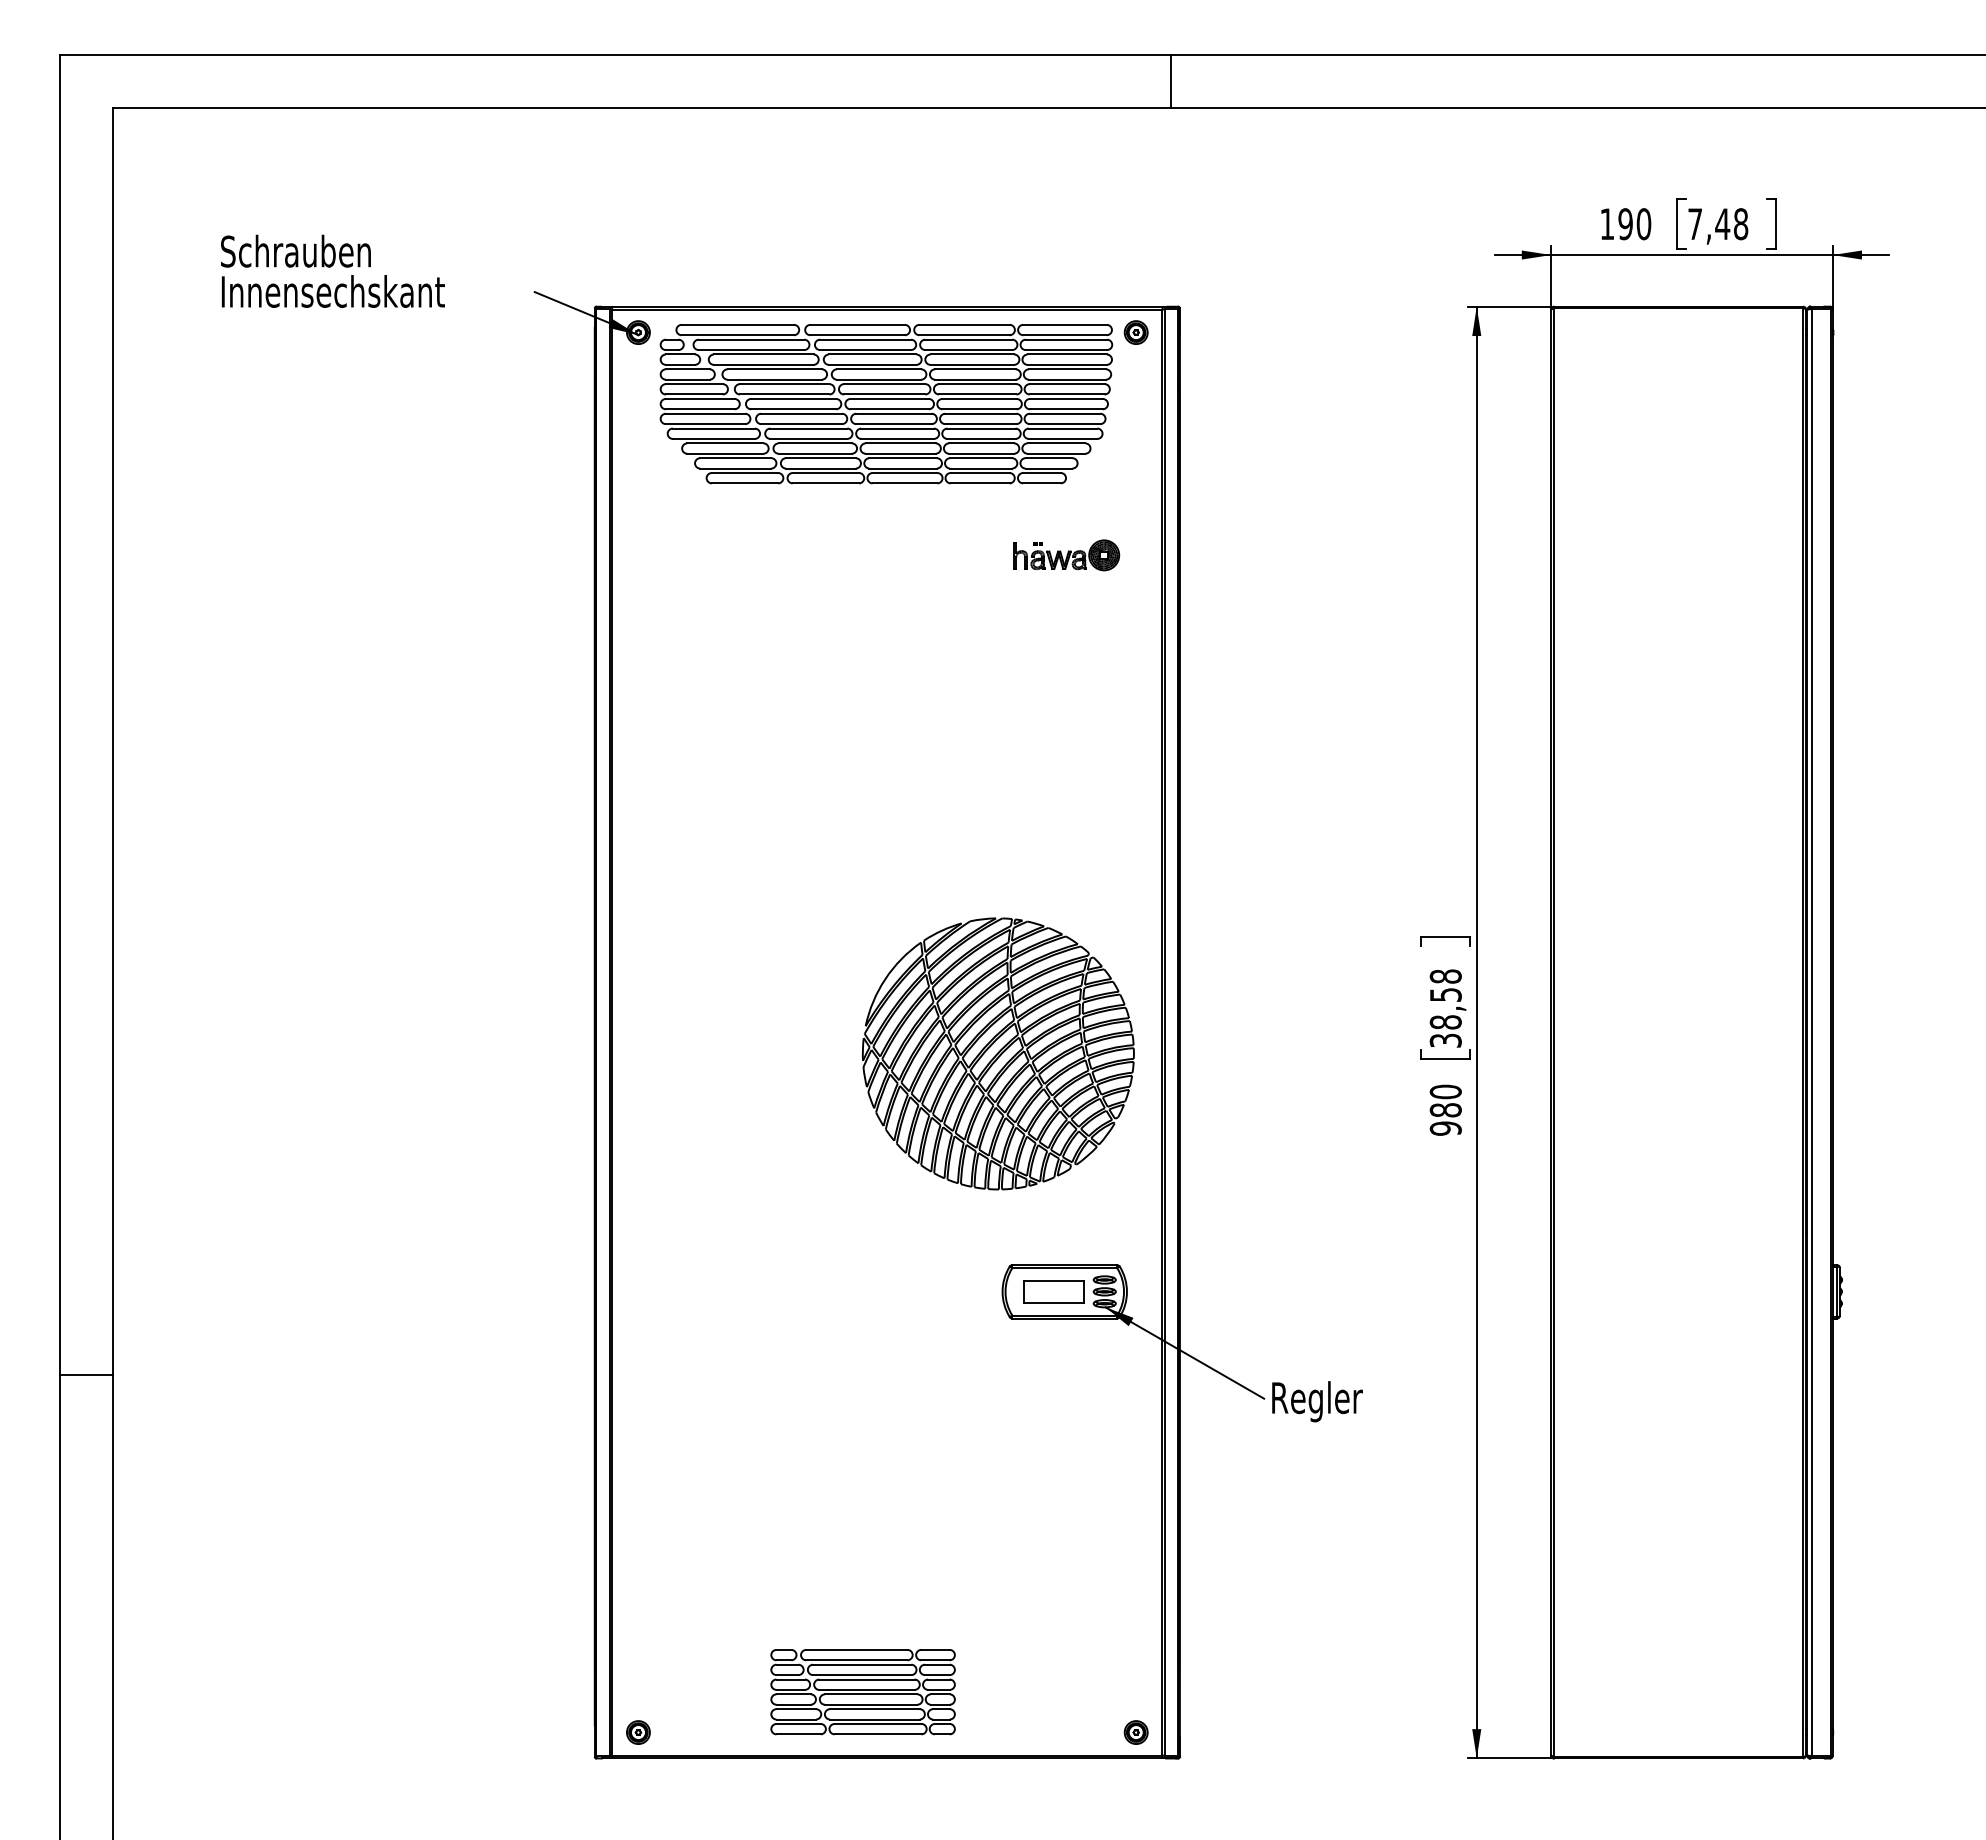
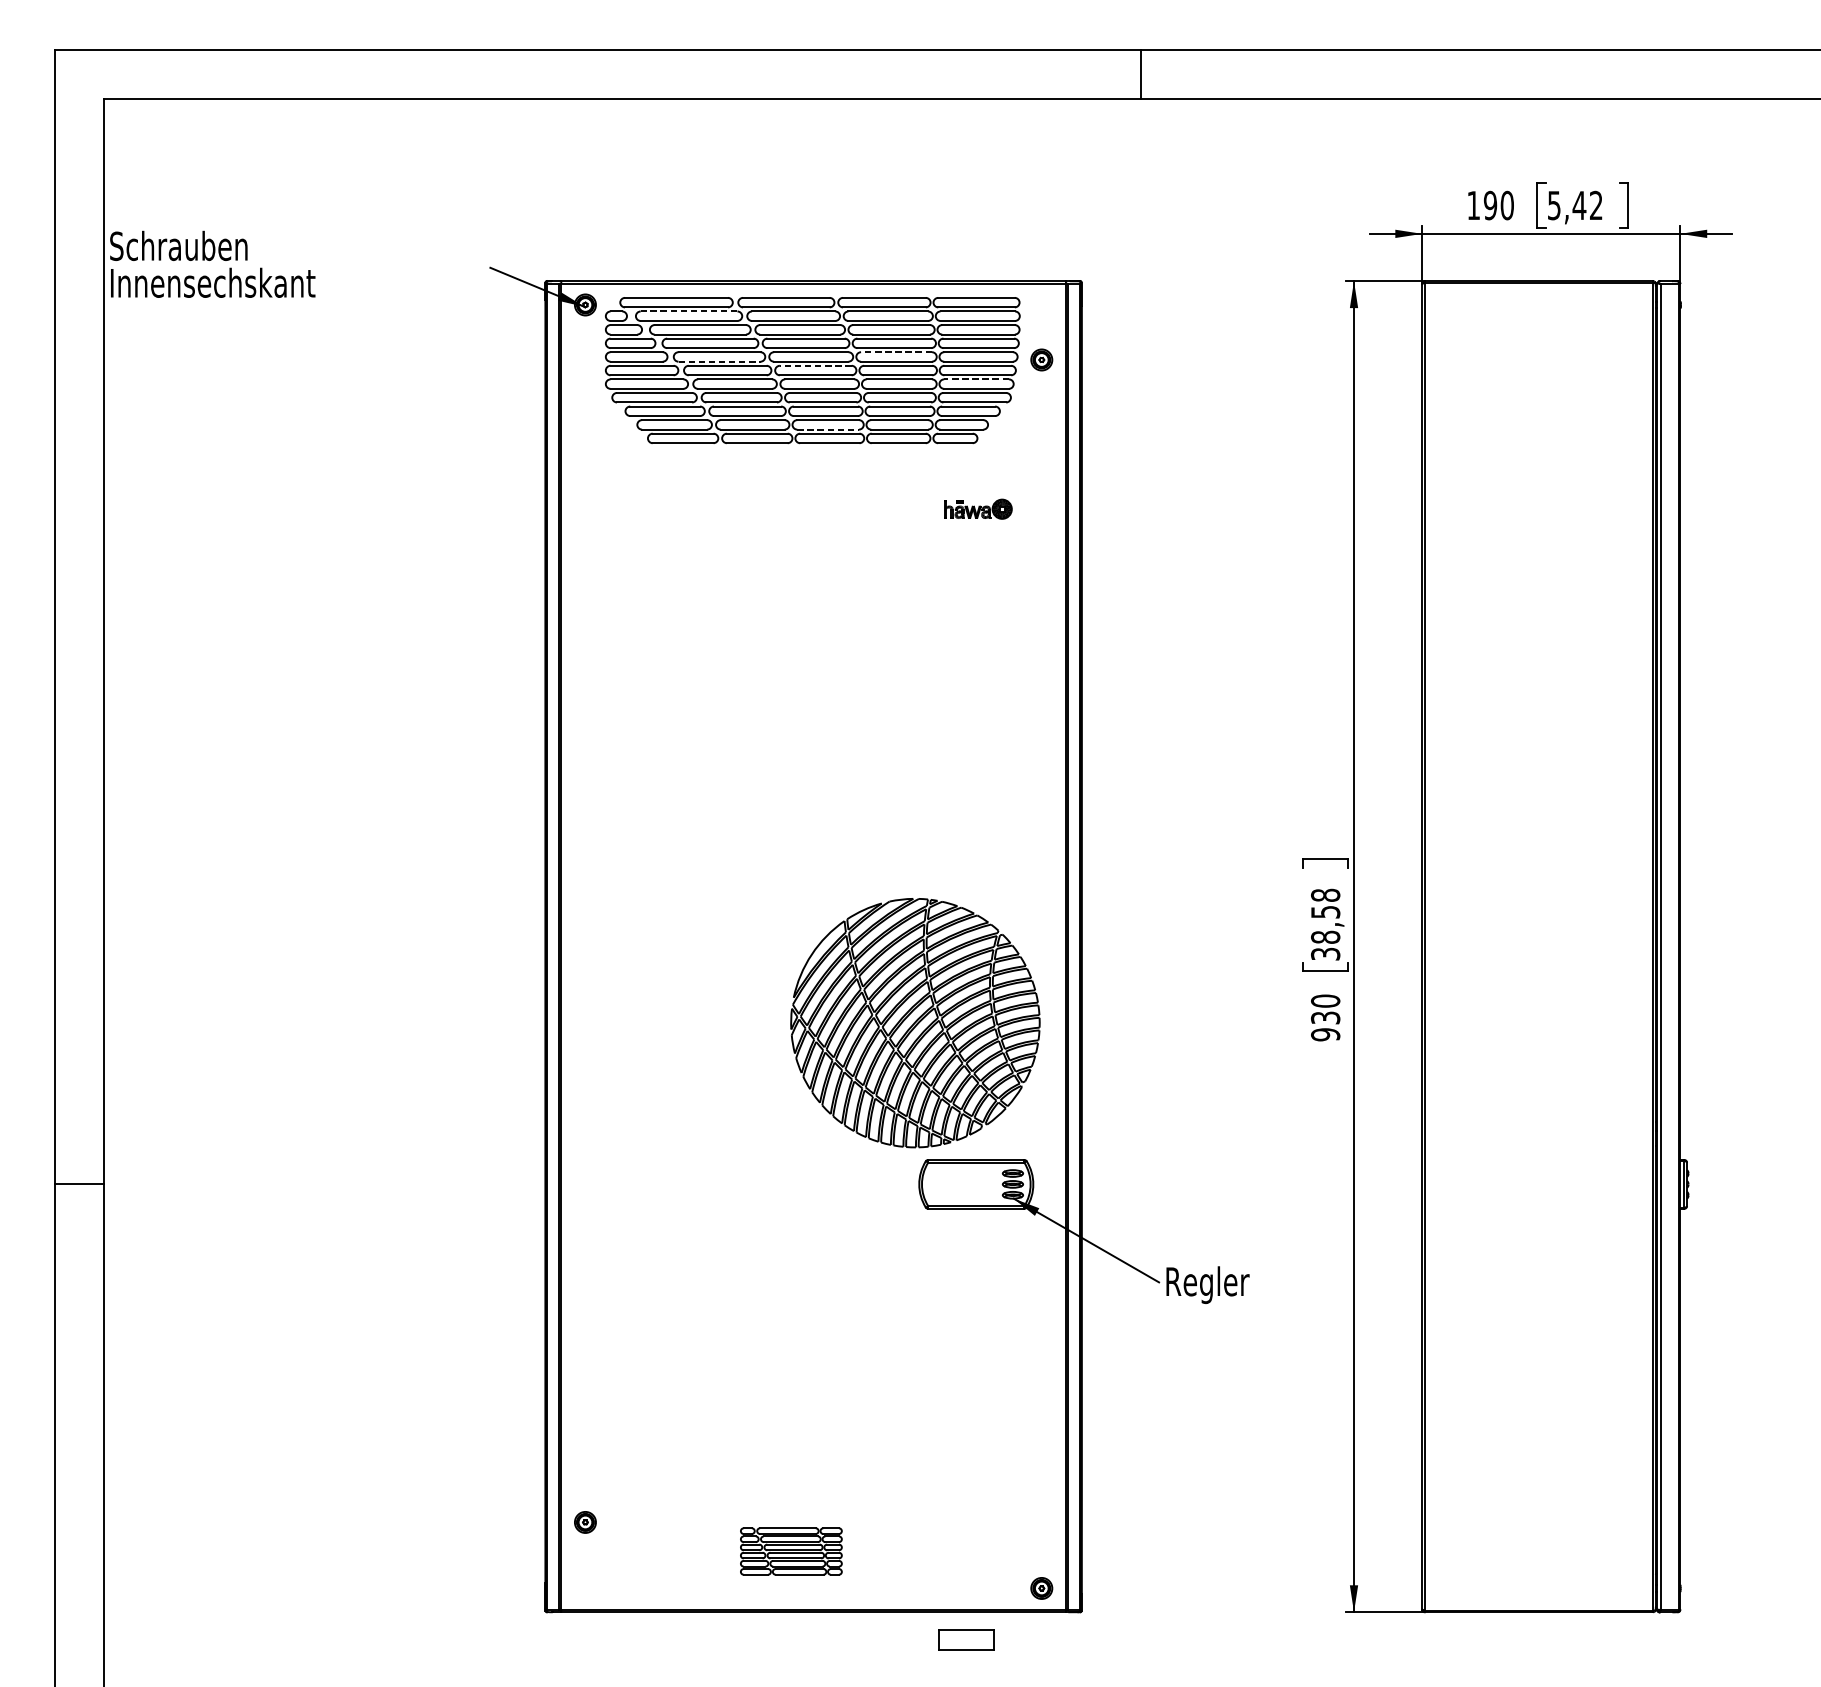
line: (1170, 81) -> (1141, 74), moved
text: (1718, 224) -> (1575, 205), 7,48 -> 5,42
text: (332, 270) -> (212, 263), moved
part: (1135, 332) -> (1041, 359), moved
line: (751, 339) -> (689, 311), solid -> dashed
line: (977, 384) -> (896, 352), solid -> dashed
line: (784, 394) -> (719, 361), solid -> dashed
line: (889, 398) -> (815, 365), solid -> dashed
line: (1064, 413) -> (976, 379), solid -> dashed
line: (903, 468) -> (828, 429), solid -> dashed
part: (1066, 555) -> (977, 509), size x0.7
part: (997, 1053) -> (914, 1022), moved
text: (1445, 1110) -> (1325, 1018), 980 -> 930
part: (1053, 1291) -> (965, 1639), moved
line: (85, 1374) -> (78, 1184), moved
part: (862, 1692) -> (790, 1551), size x0.6
part: (638, 1732) -> (585, 1522), moved

